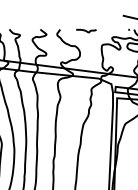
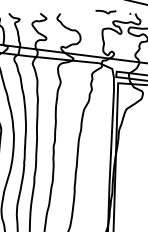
curve: (85, 30) -> (105, 11), moved

